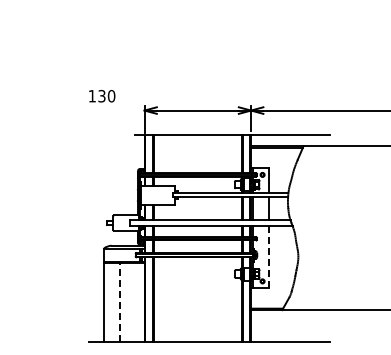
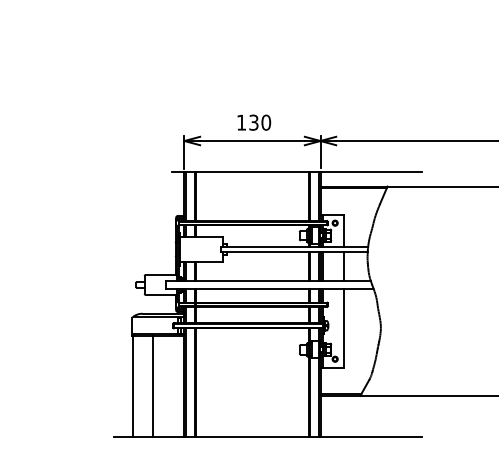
text: (102, 96) -> (254, 123), moved
line: (269, 257) -> (344, 328), dashed -> solid
line: (119, 302) -> (152, 386), dashed -> solid

